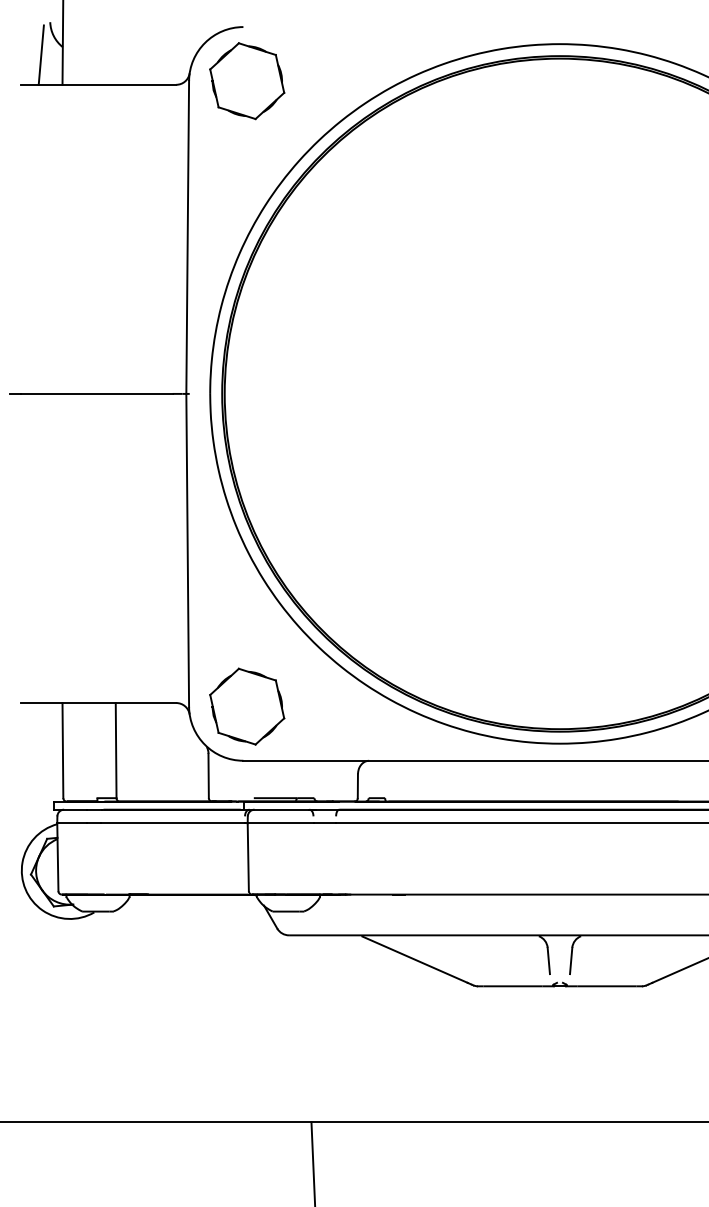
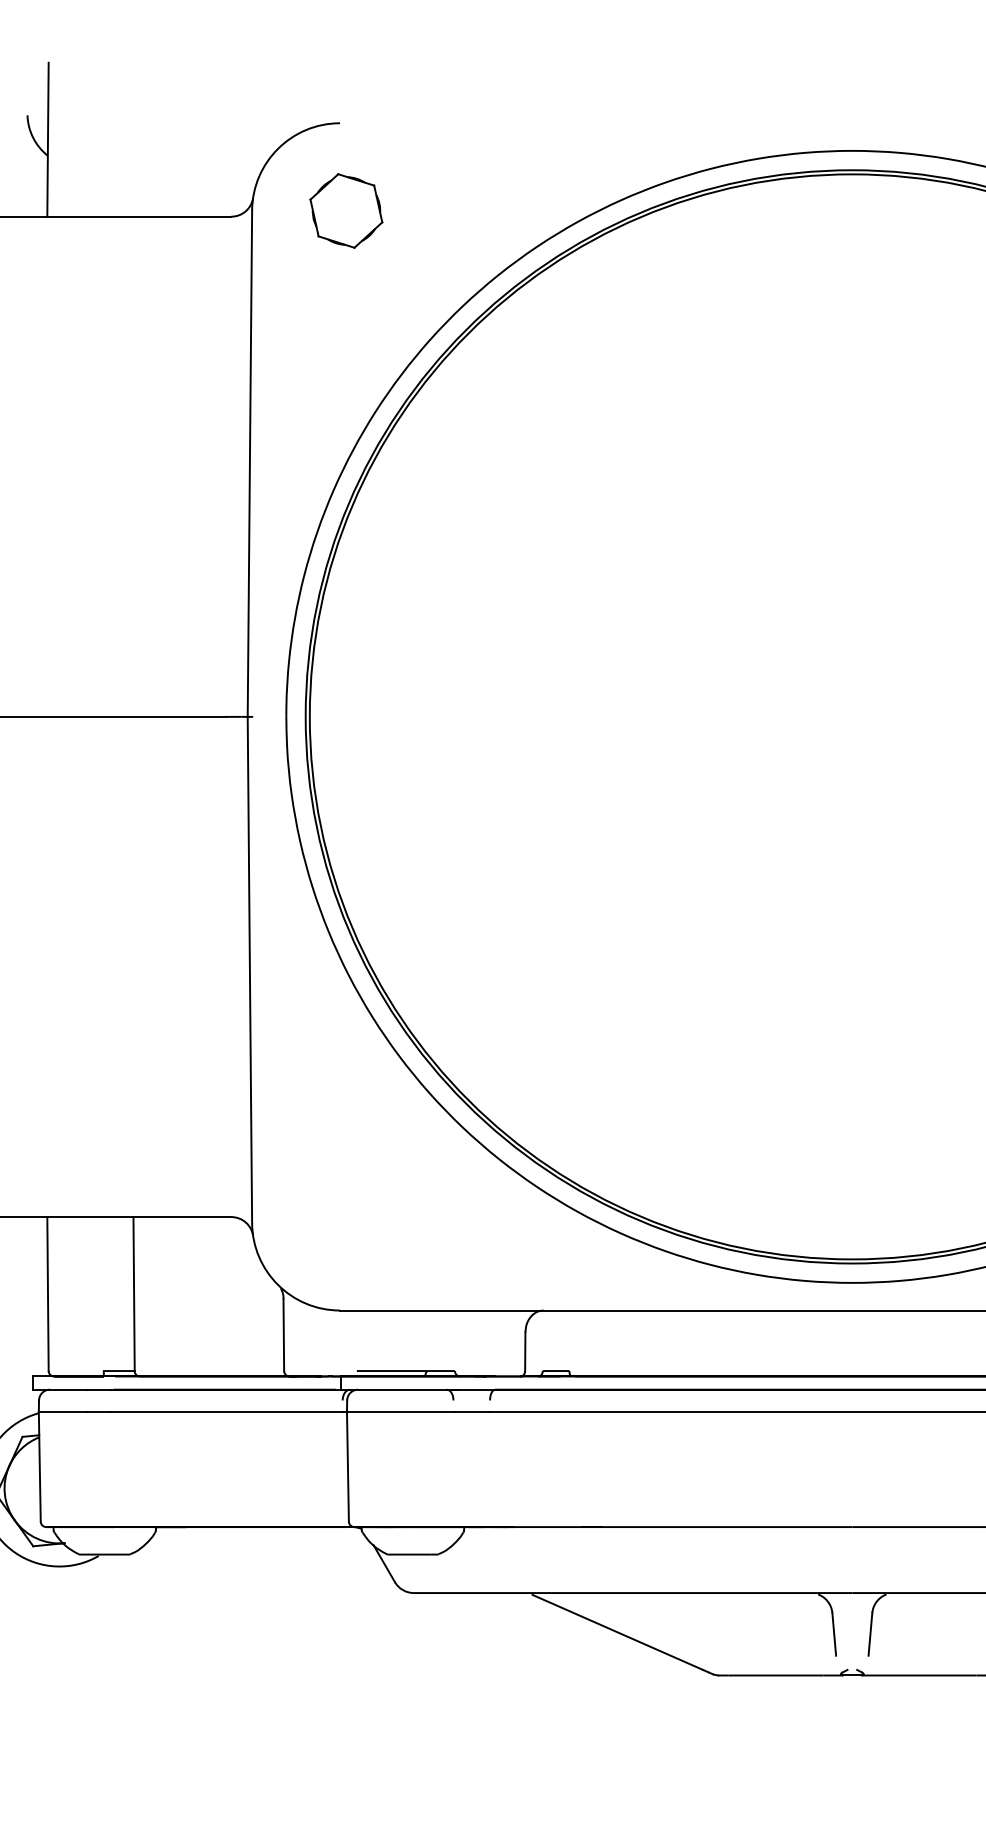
line: (40, 54) -> (11, 167), removed
part: (247, 81) -> (346, 211), size x0.6
part: (247, 706) -> (346, 1222), removed

